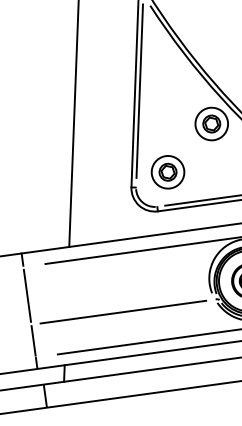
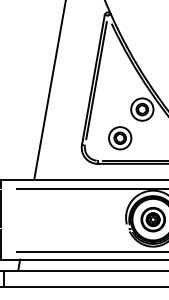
part: (168, 172) -> (120, 138), moved
line: (122, 312) -> (64, 229), removed

